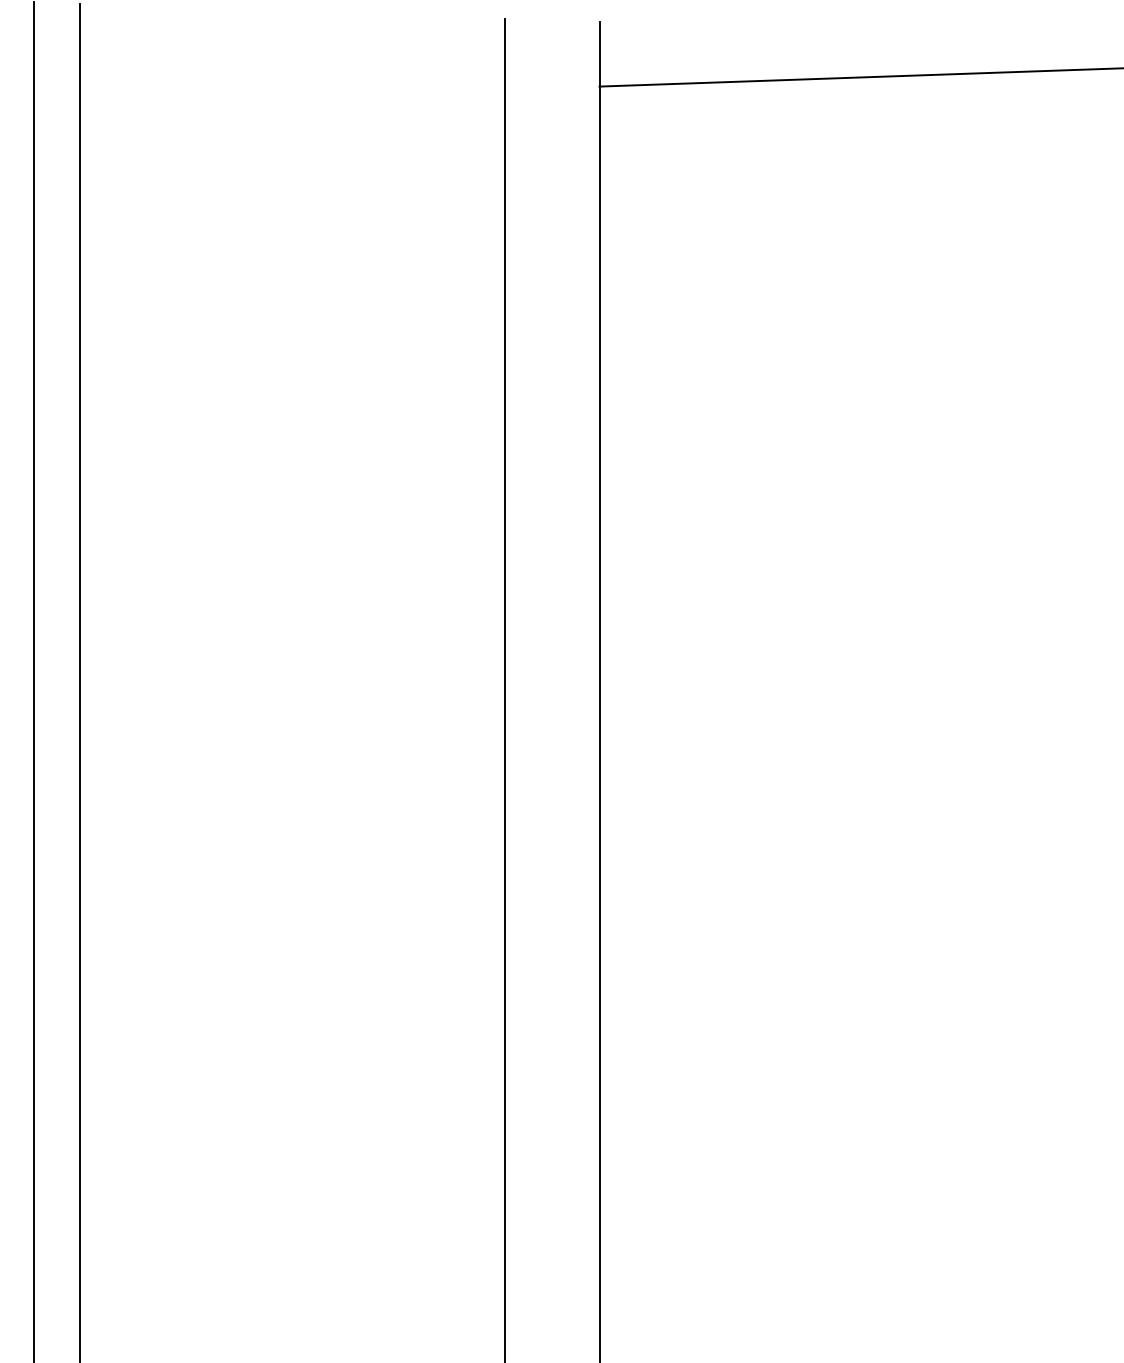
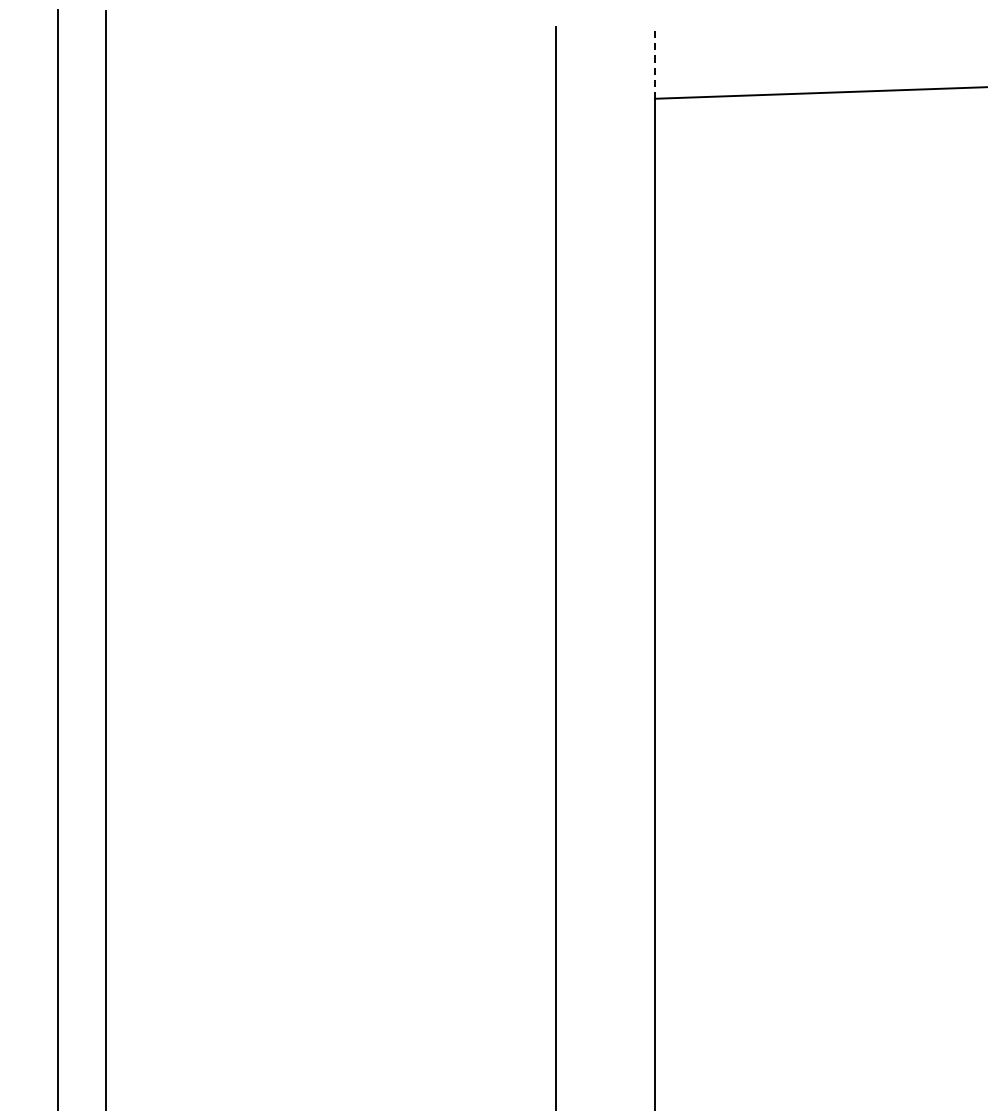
line: (599, 54) -> (654, 64), solid -> dashed

